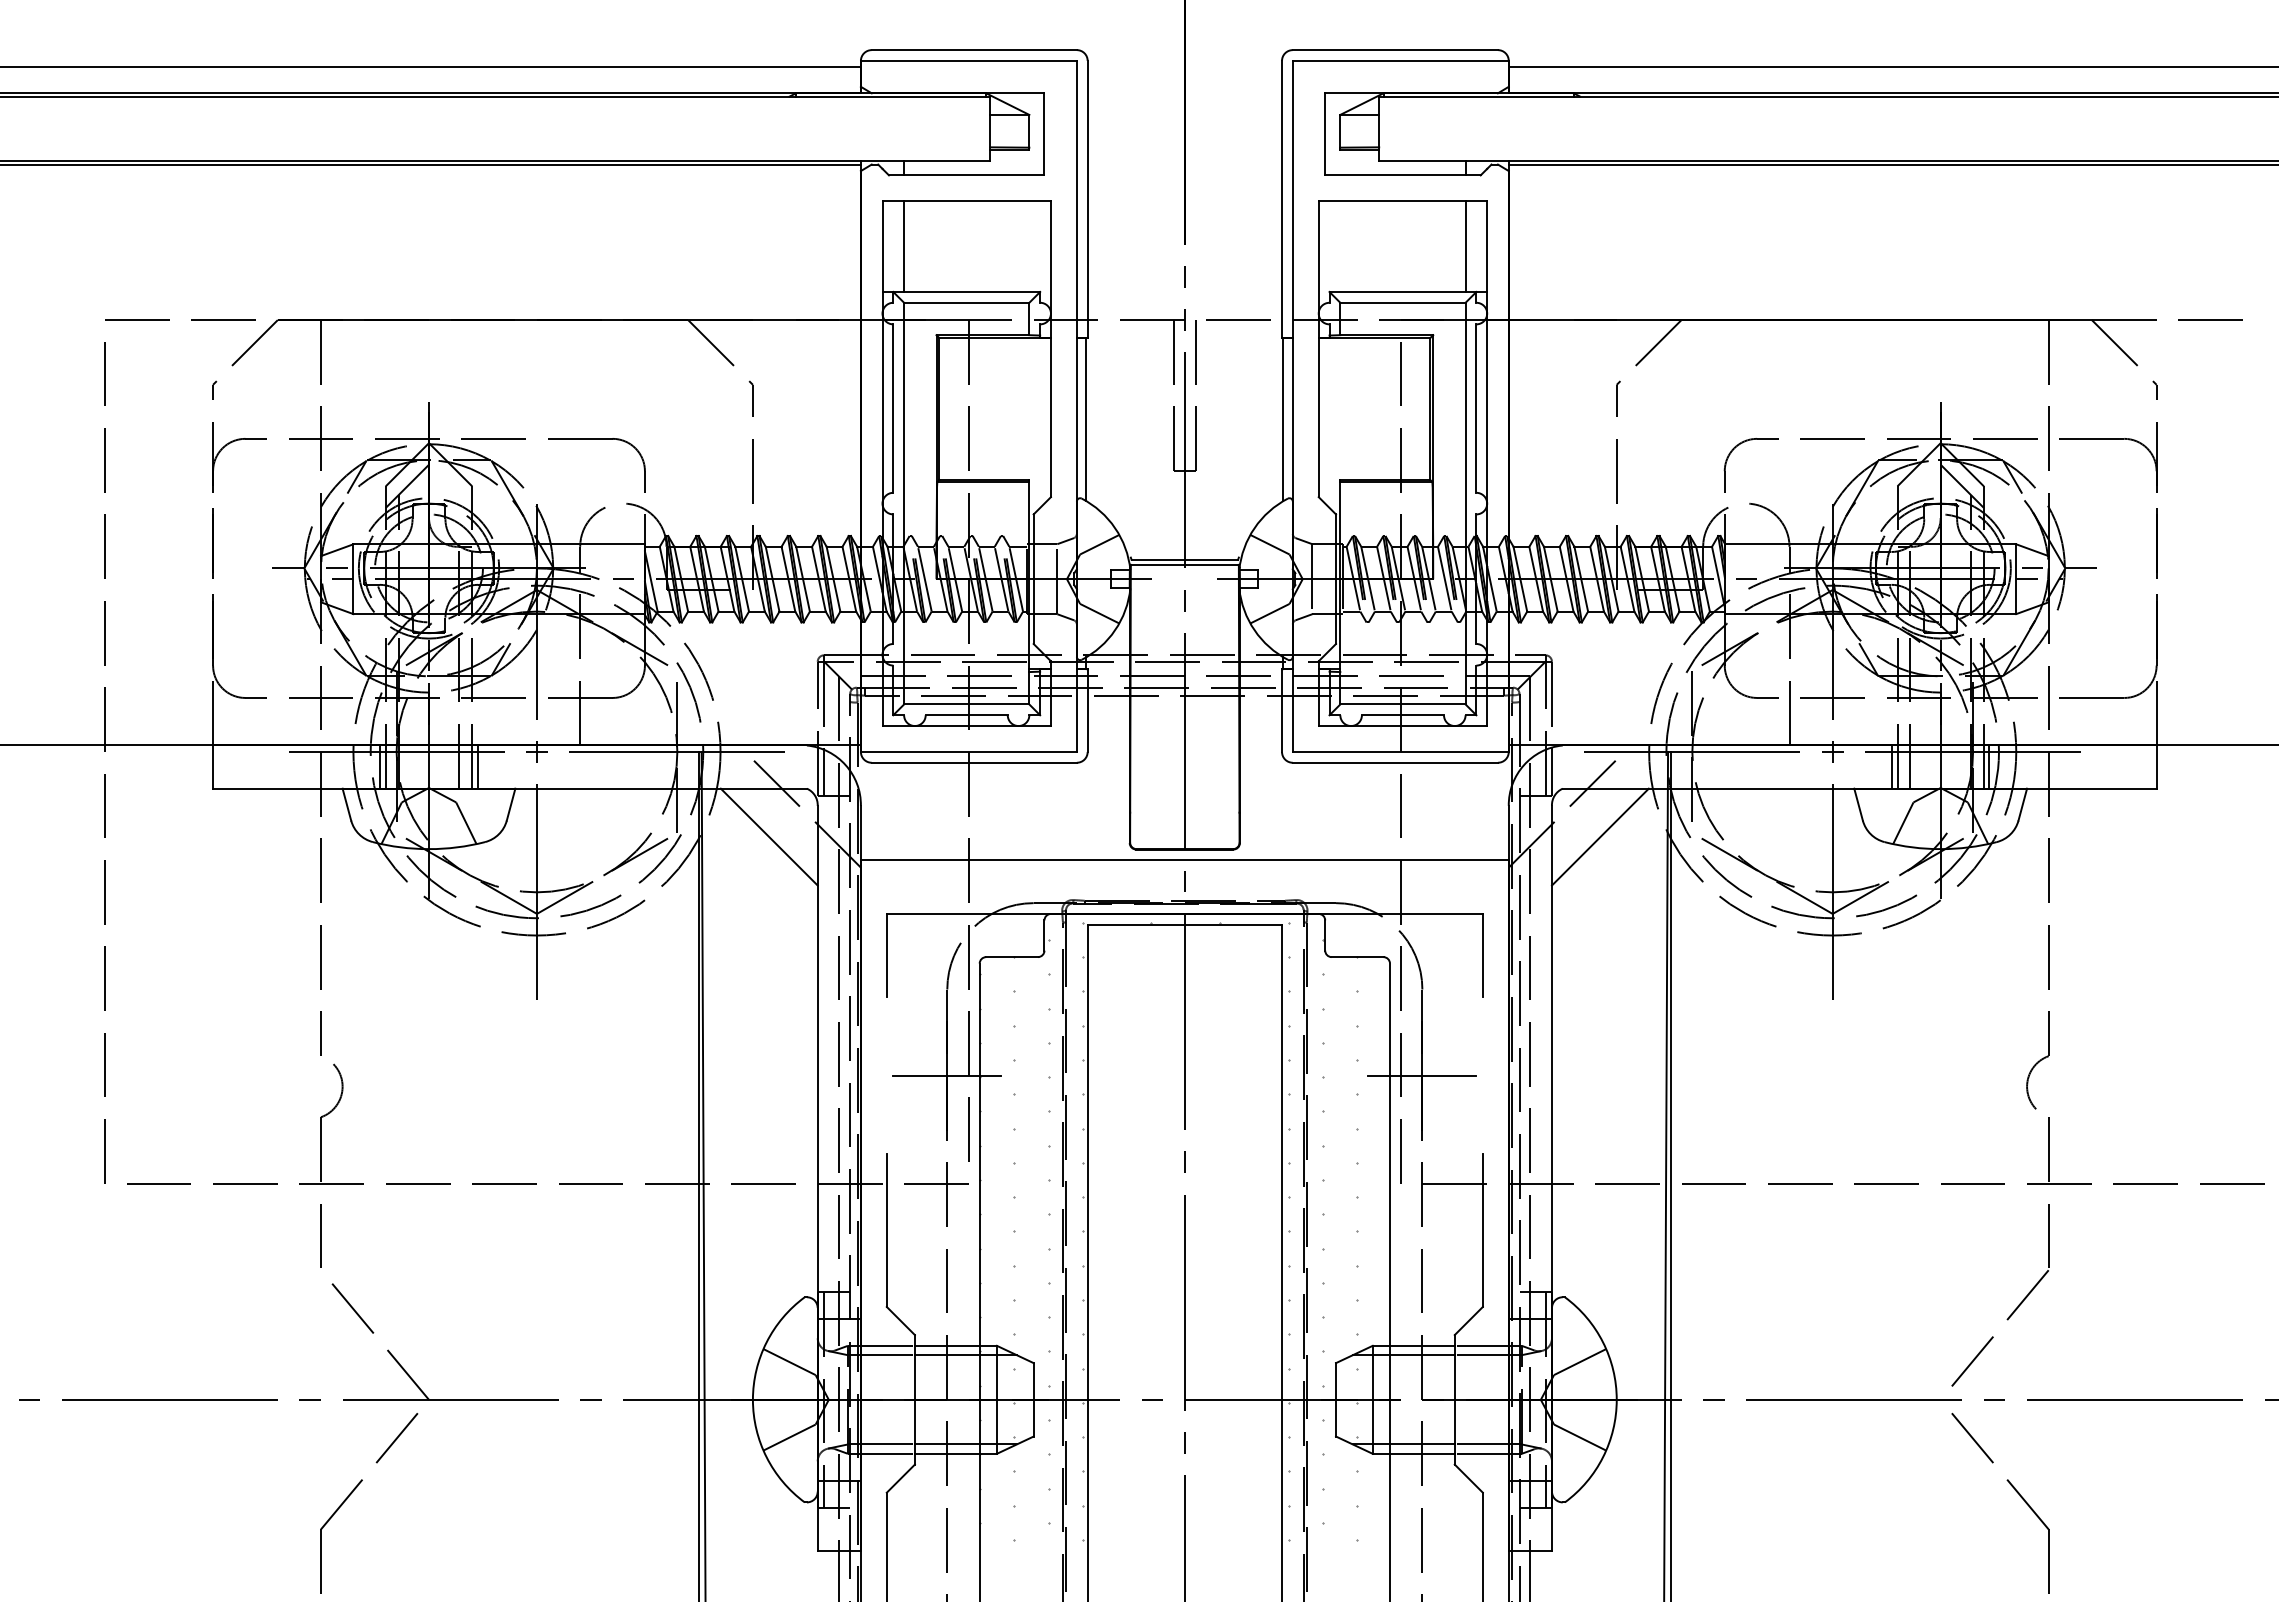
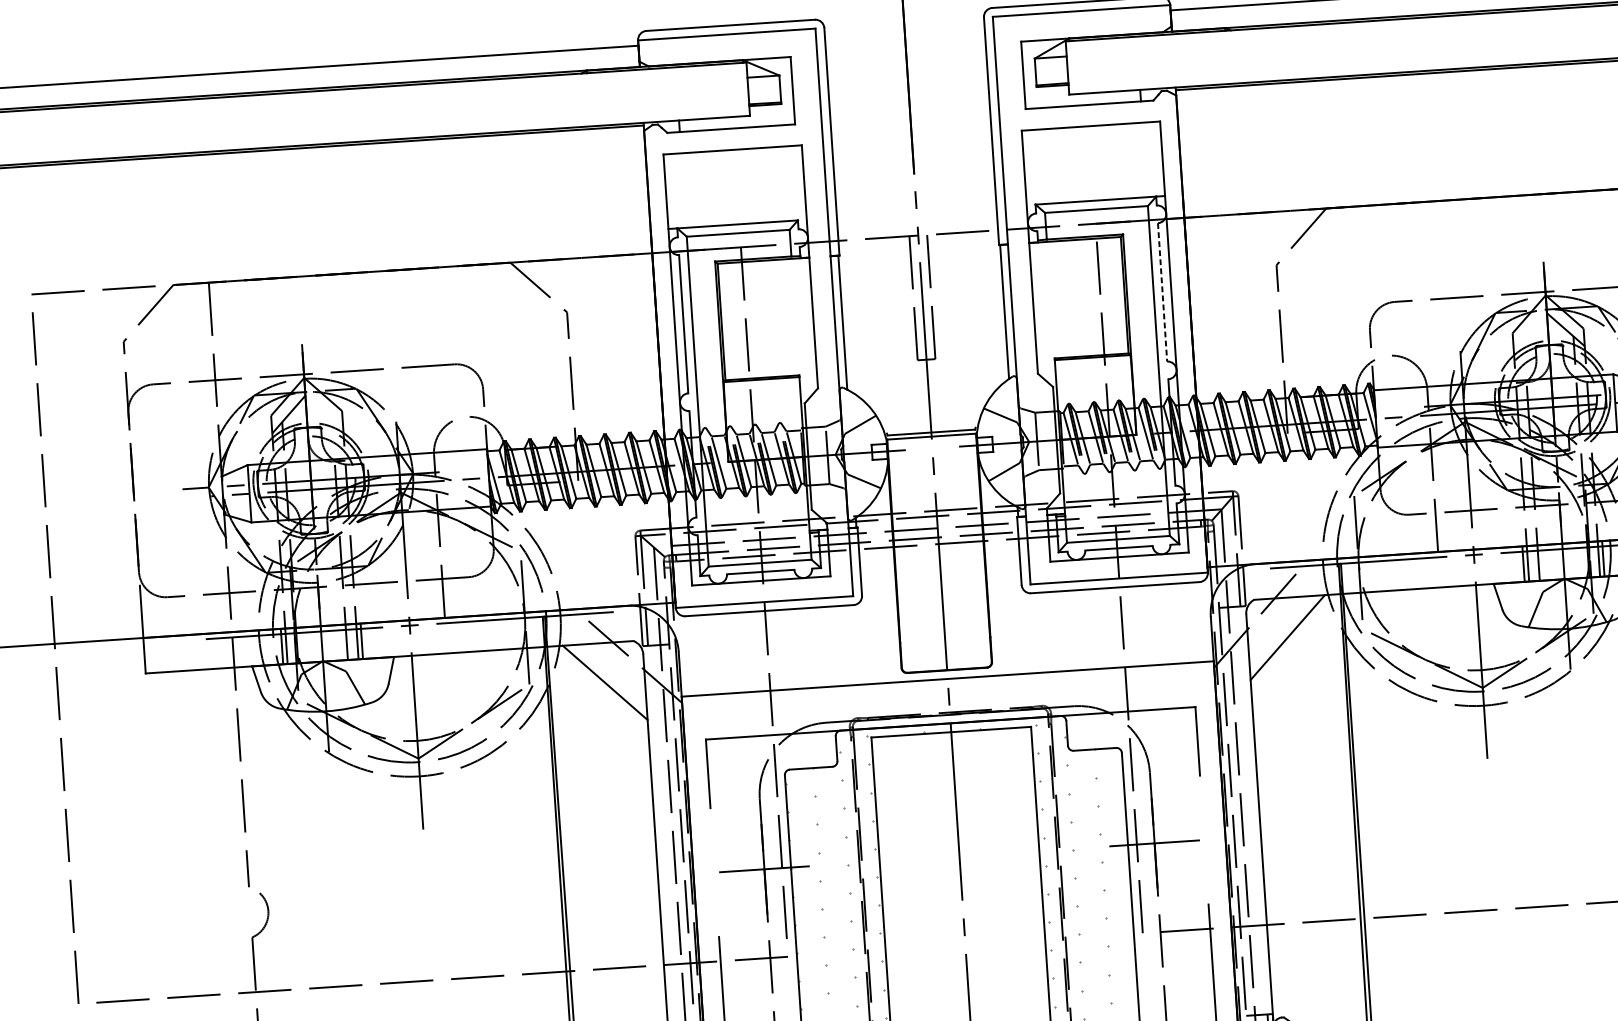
line: (904, 246) -> (684, 190), removed
line: (1465, 246) -> (1144, 159), removed
line: (1476, 409) -> (1162, 293), solid -> dashed

